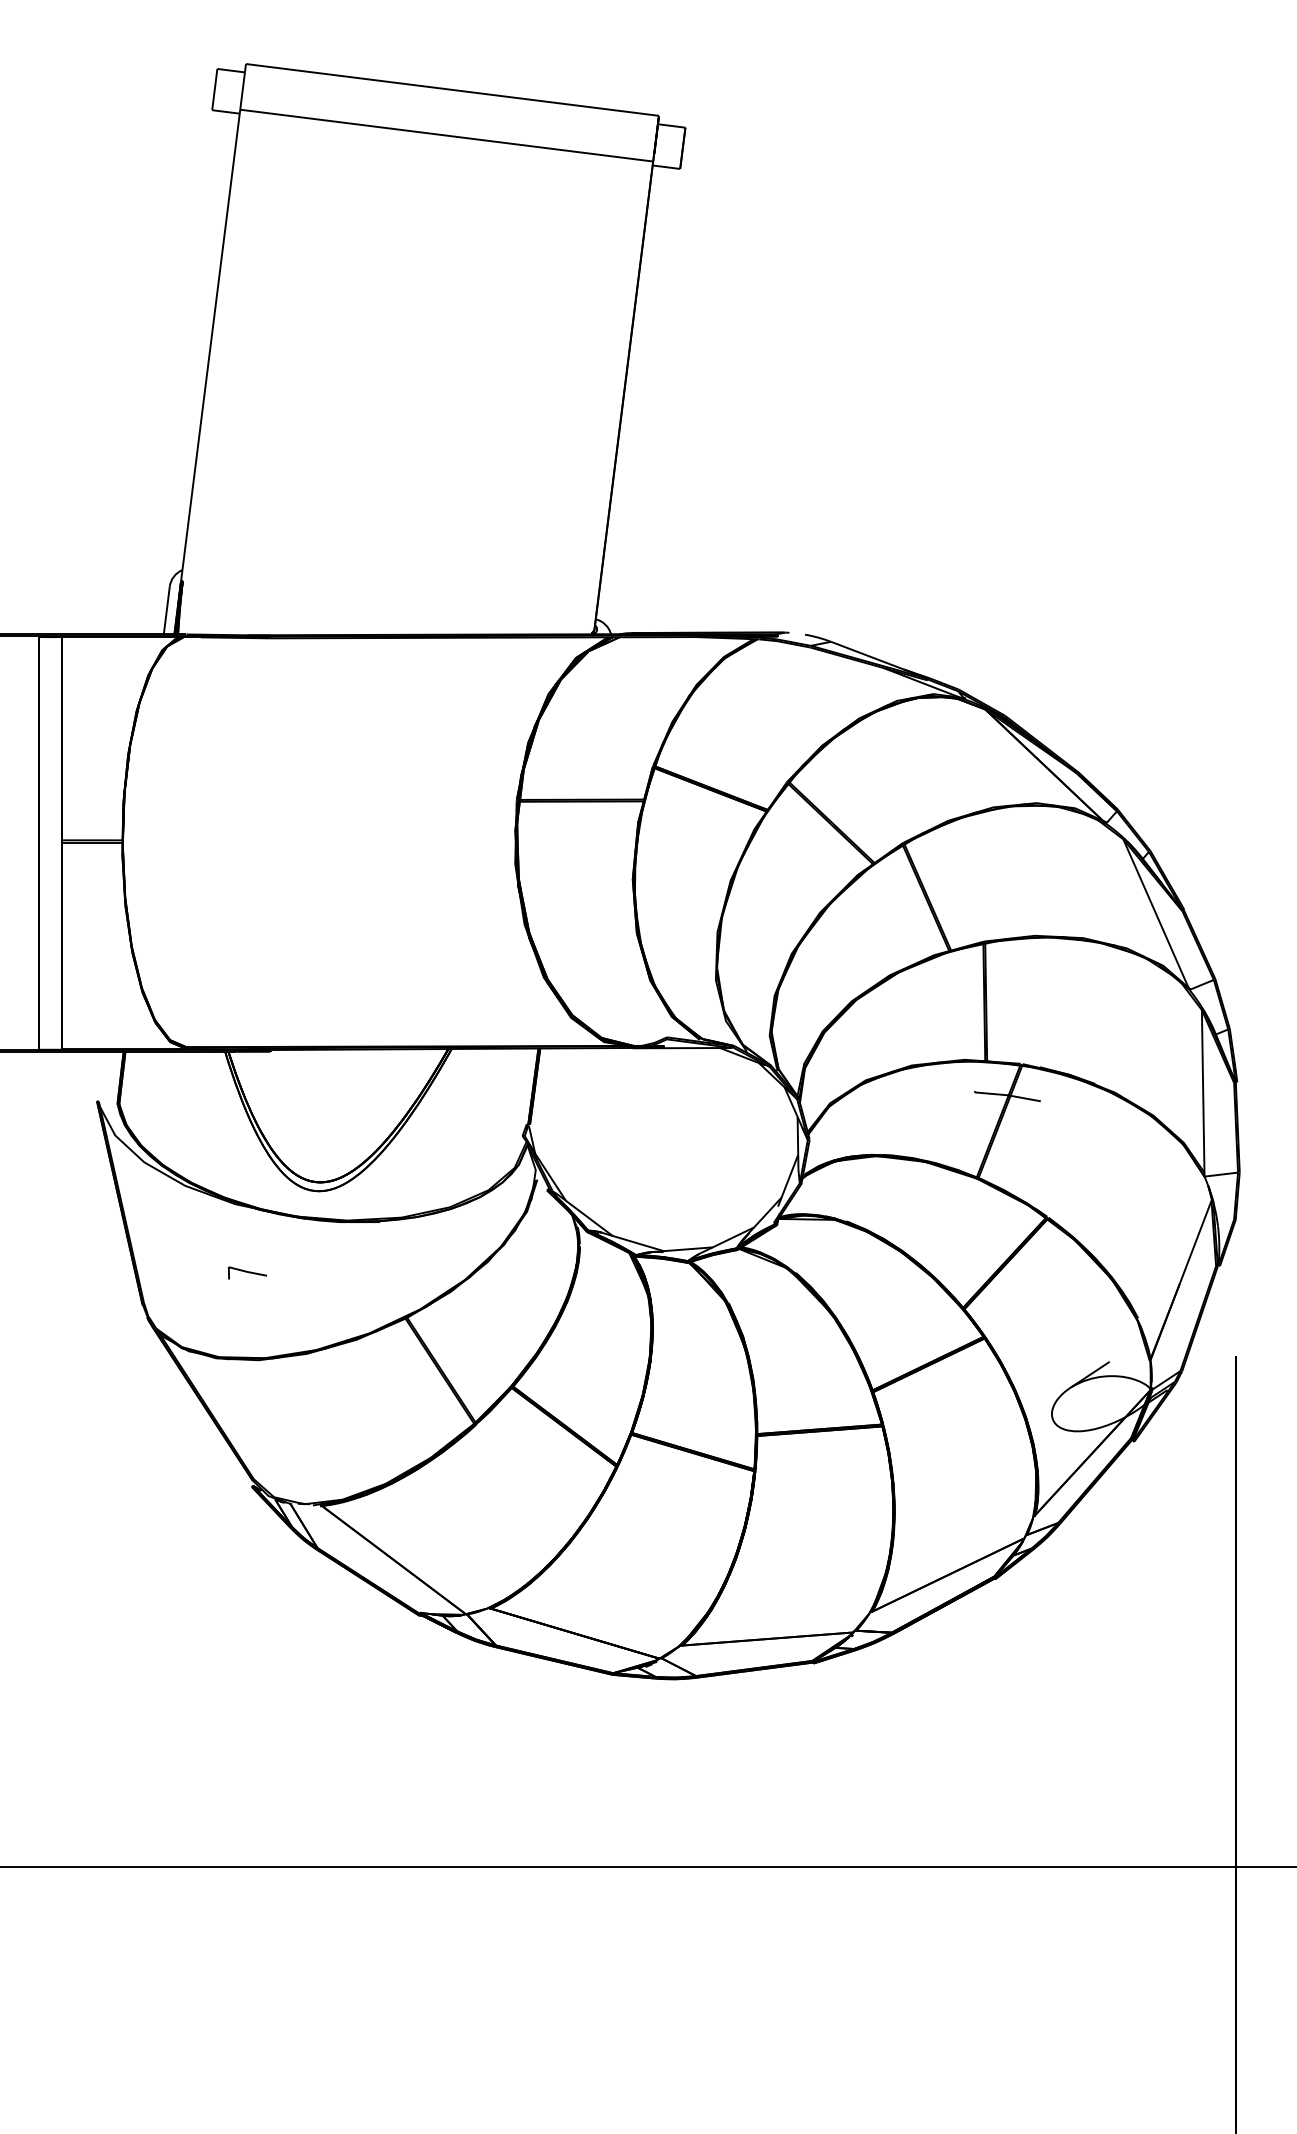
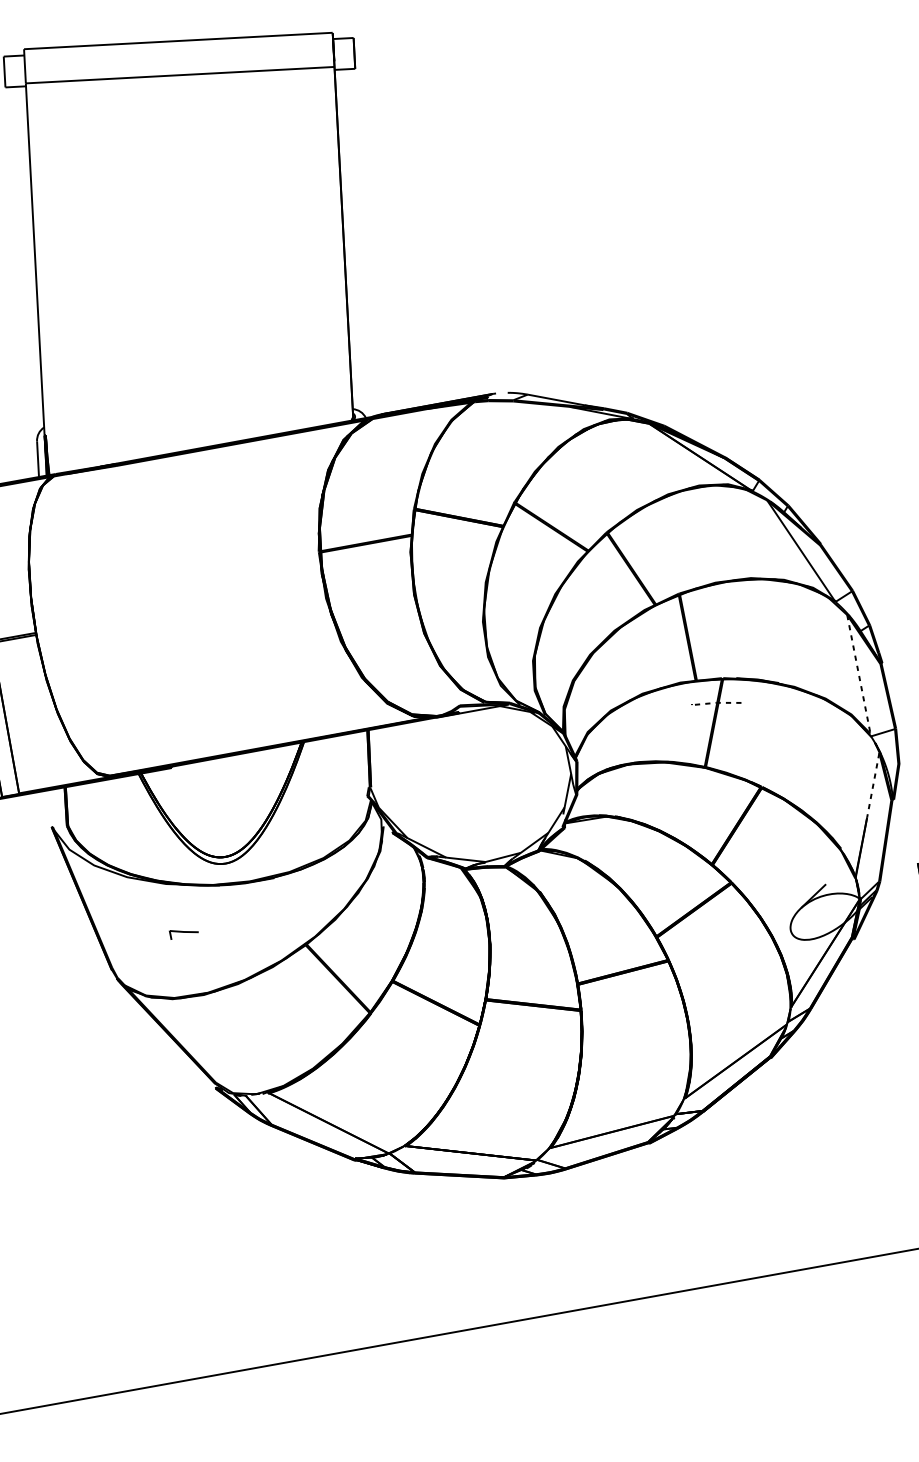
line: (1203, 1093) -> (859, 675), solid -> dashed
line: (1007, 1095) -> (716, 703), solid -> dashed
line: (1195, 1242) -> (873, 785), solid -> dashed

